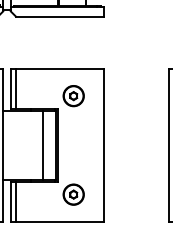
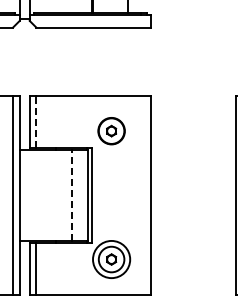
line: (16, 88) -> (36, 121), solid -> dashed
line: (42, 144) -> (71, 194), solid -> dashed
circle: (73, 194) -> (111, 259), size x1.4

